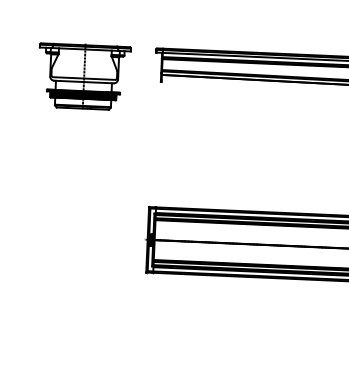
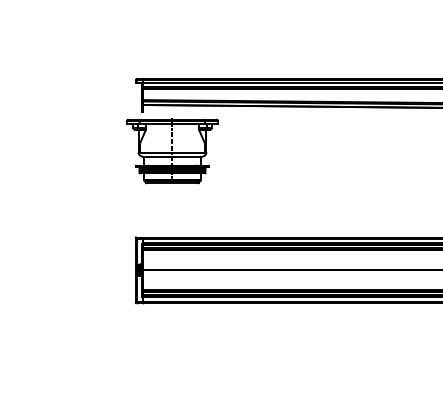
part: (84, 77) -> (172, 151), moved

